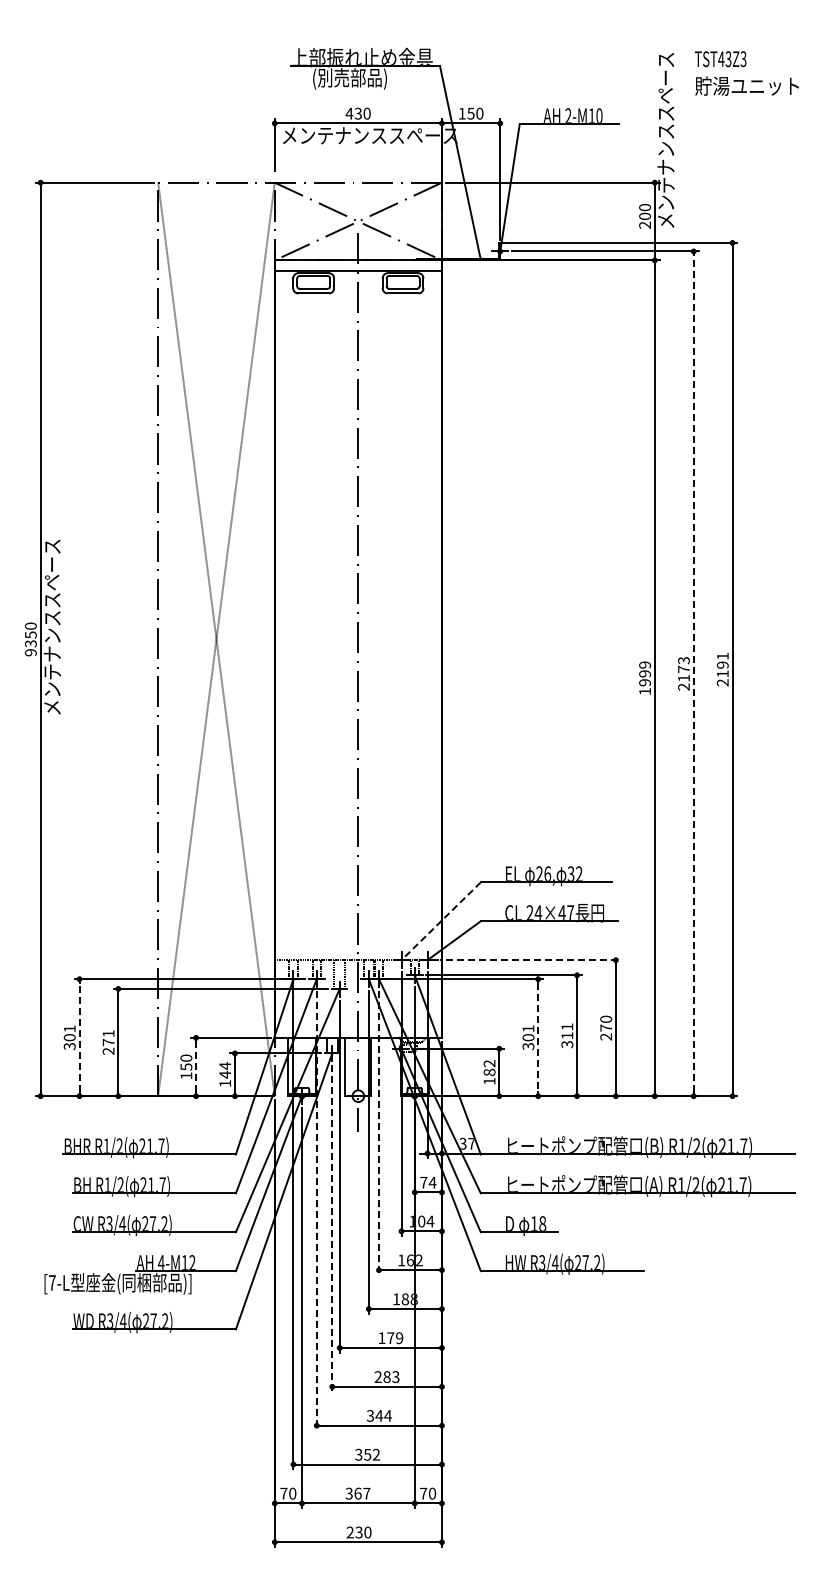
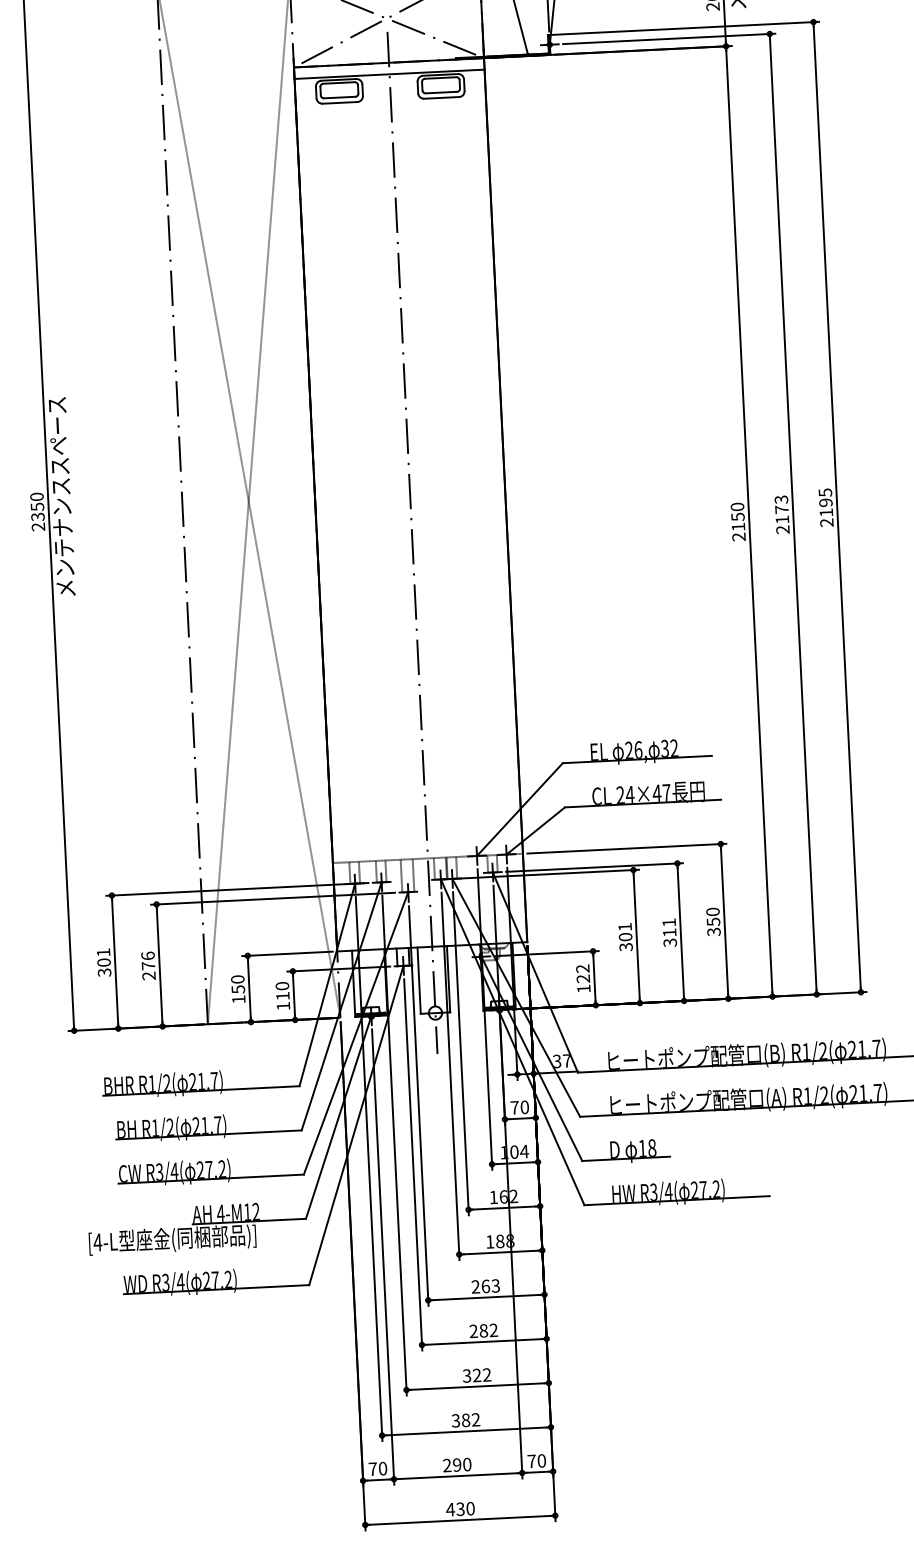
text: (30, 652) -> (38, 526), 9350 -> 2350
text: (722, 656) -> (825, 492), 2191 -> 2195
line: (693, 673) -> (793, 513), dashed -> solid
text: (645, 678) -> (738, 522), 1999 -> 2150
line: (441, 921) -> (520, 809), dashed -> solid
line: (533, 960) -> (627, 849), dashed -> solid
text: (606, 1032) -> (714, 926), 270 -> 350
text: (108, 1033) -> (147, 955), 271 -> 276
line: (79, 1037) -> (115, 961), dashed -> solid
line: (538, 1037) -> (637, 936), dashed -> solid
line: (196, 1066) -> (249, 988), dashed -> solid
text: (225, 1070) -> (282, 991), 144 -> 110
text: (489, 1072) -> (583, 978), 182 -> 122
line: (378, 1133) -> (460, 1054), dashed -> solid
text: (432, 1182) -> (524, 1107), 74 -> 70
line: (316, 1210) -> (394, 1145), dashed -> solid
line: (332, 1228) -> (413, 1164), dashed -> solid
text: (52, 1282) -> (98, 1241), [7-L -> [4-L
text: (390, 1338) -> (485, 1286), 179 -> 263
text: (395, 1376) -> (493, 1329), 283 -> 282
text: (383, 1415) -> (481, 1374), 344 -> 322
text: (367, 1454) -> (465, 1420), 352 -> 382
text: (357, 1493) -> (456, 1464), 367 -> 290
text: (350, 1532) -> (450, 1509), 230 -> 430

